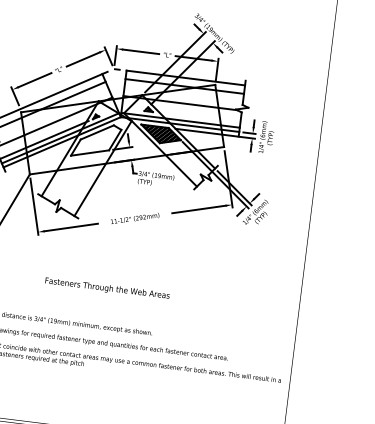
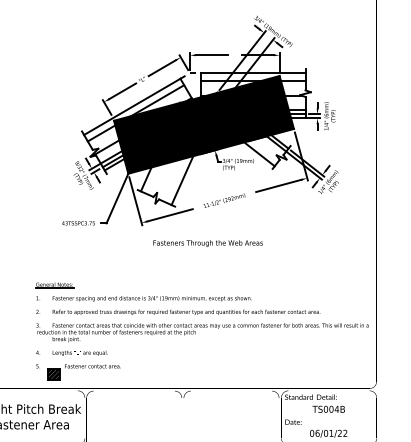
fill: (122, 129) -> (203, 124), added
hatch: (96, 140) -> (182, 137), added
text: (106, 288) -> (207, 243), moved

